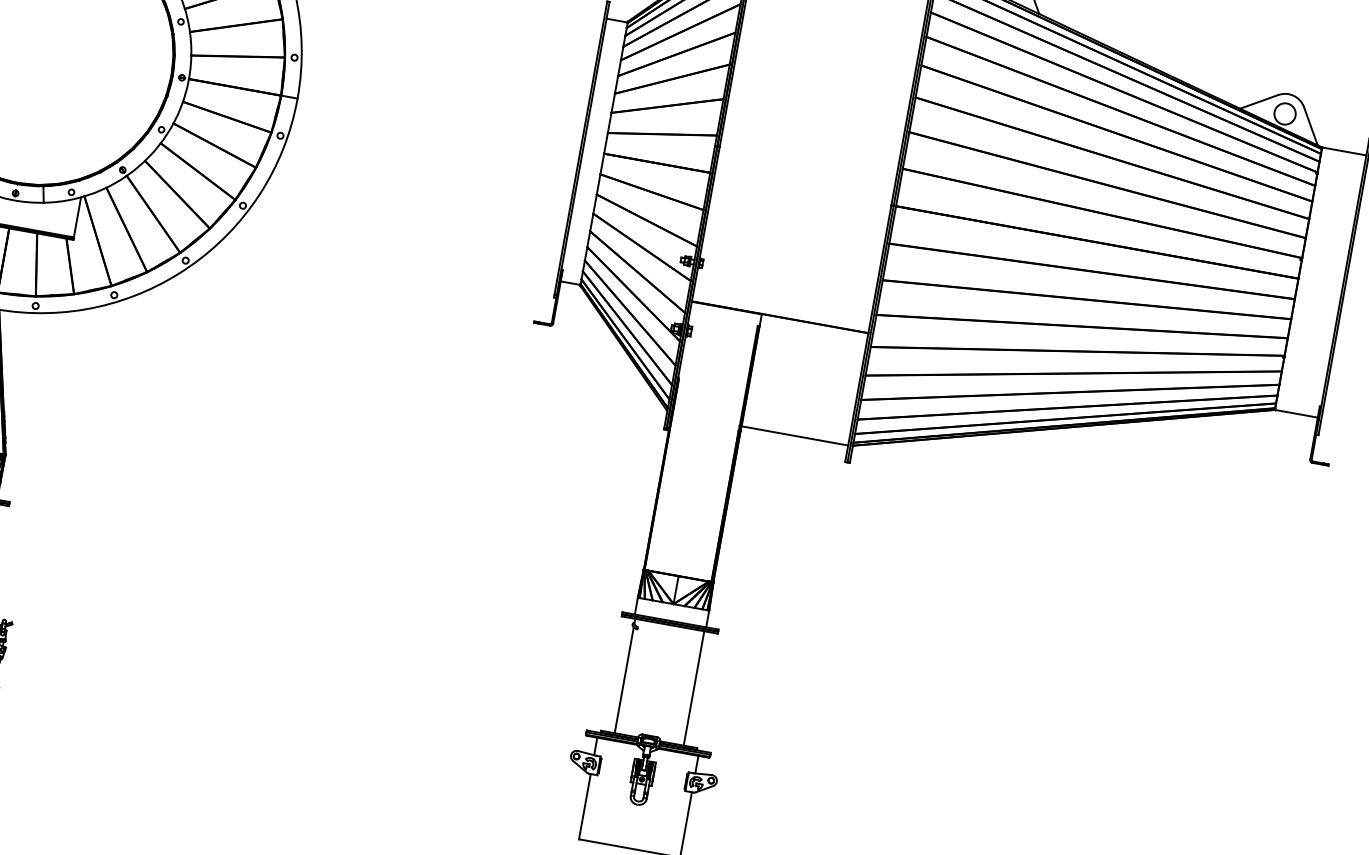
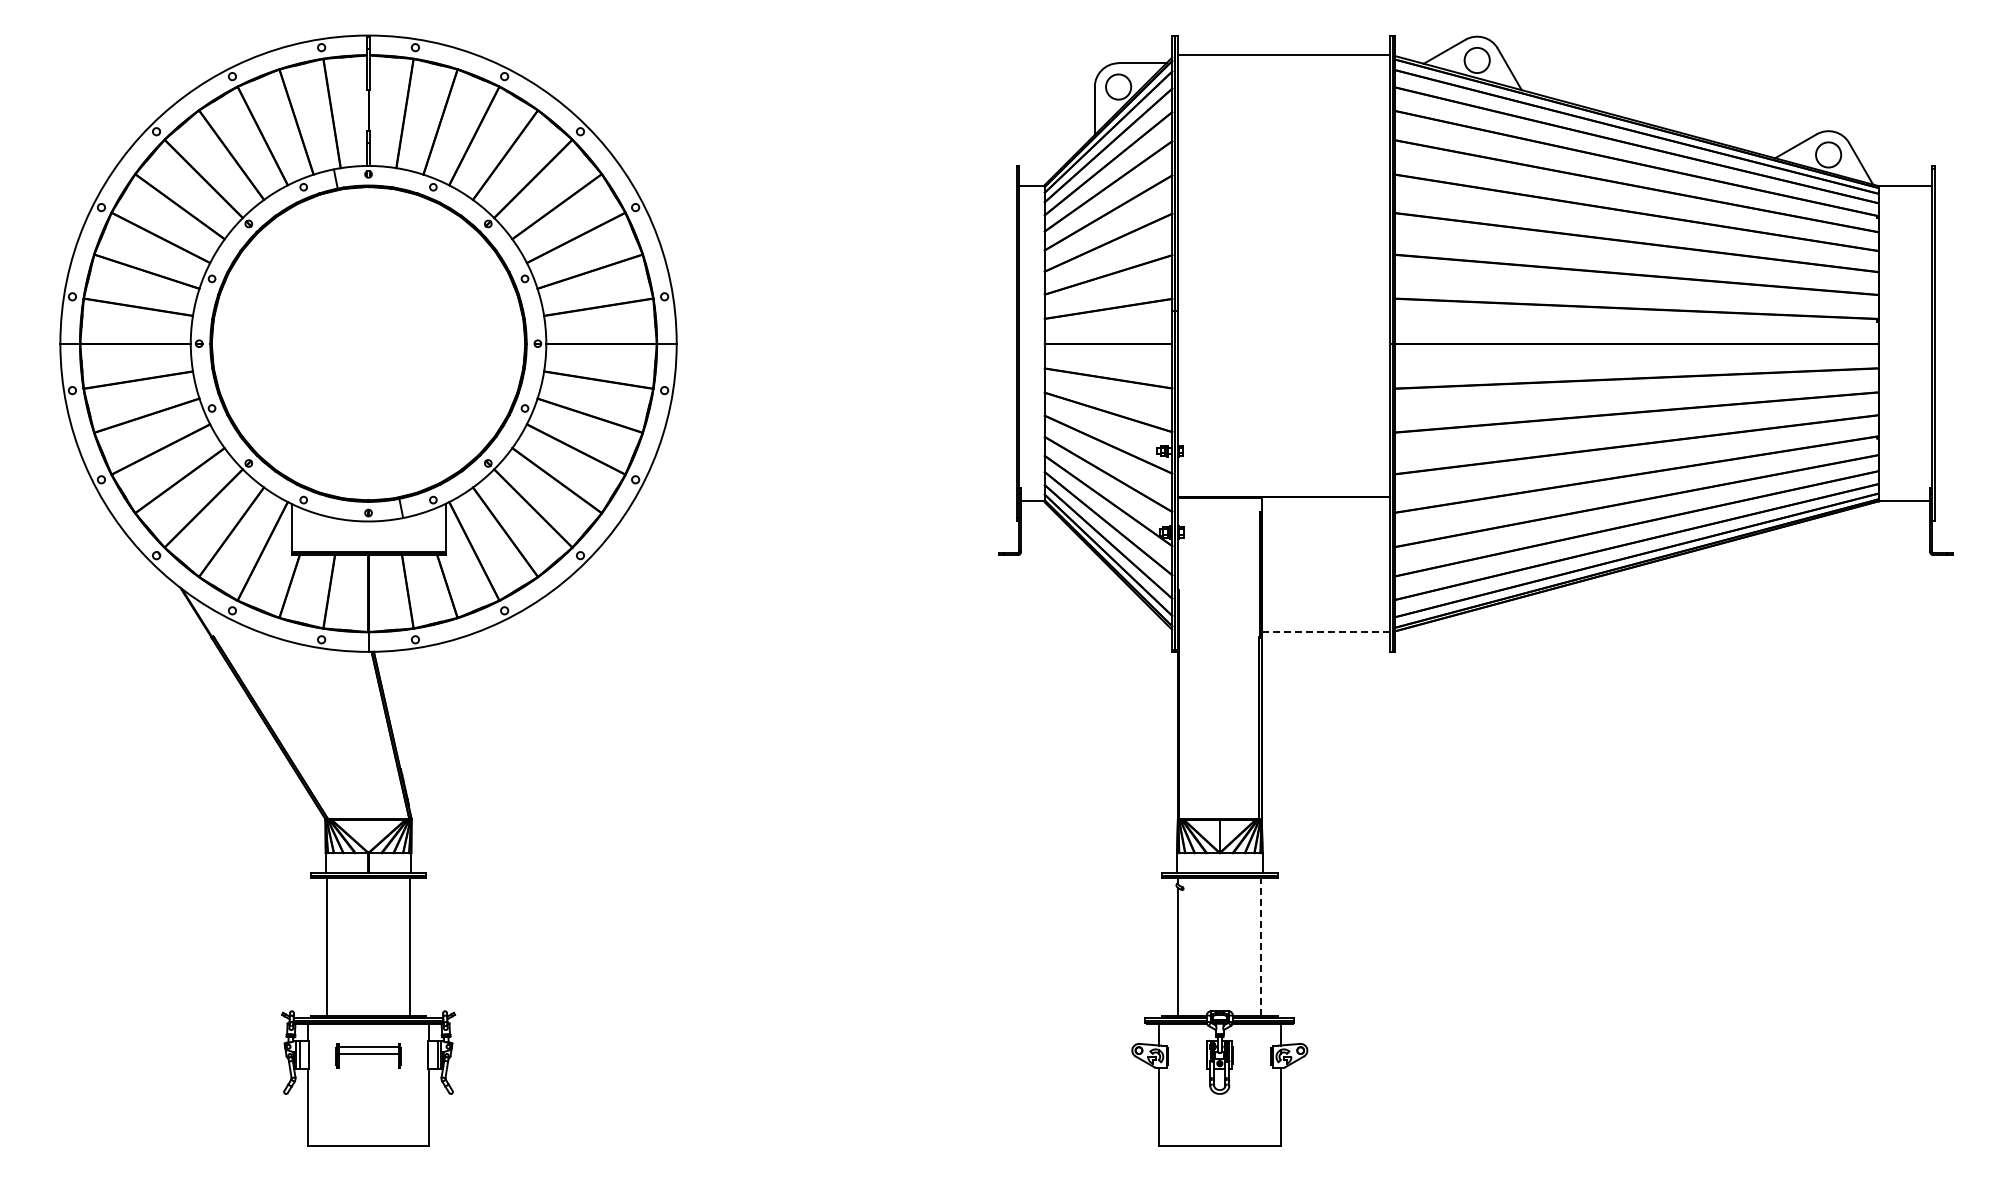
line: (794, 436) -> (1325, 632), solid -> dashed
line: (694, 688) -> (1261, 946), solid -> dashed

